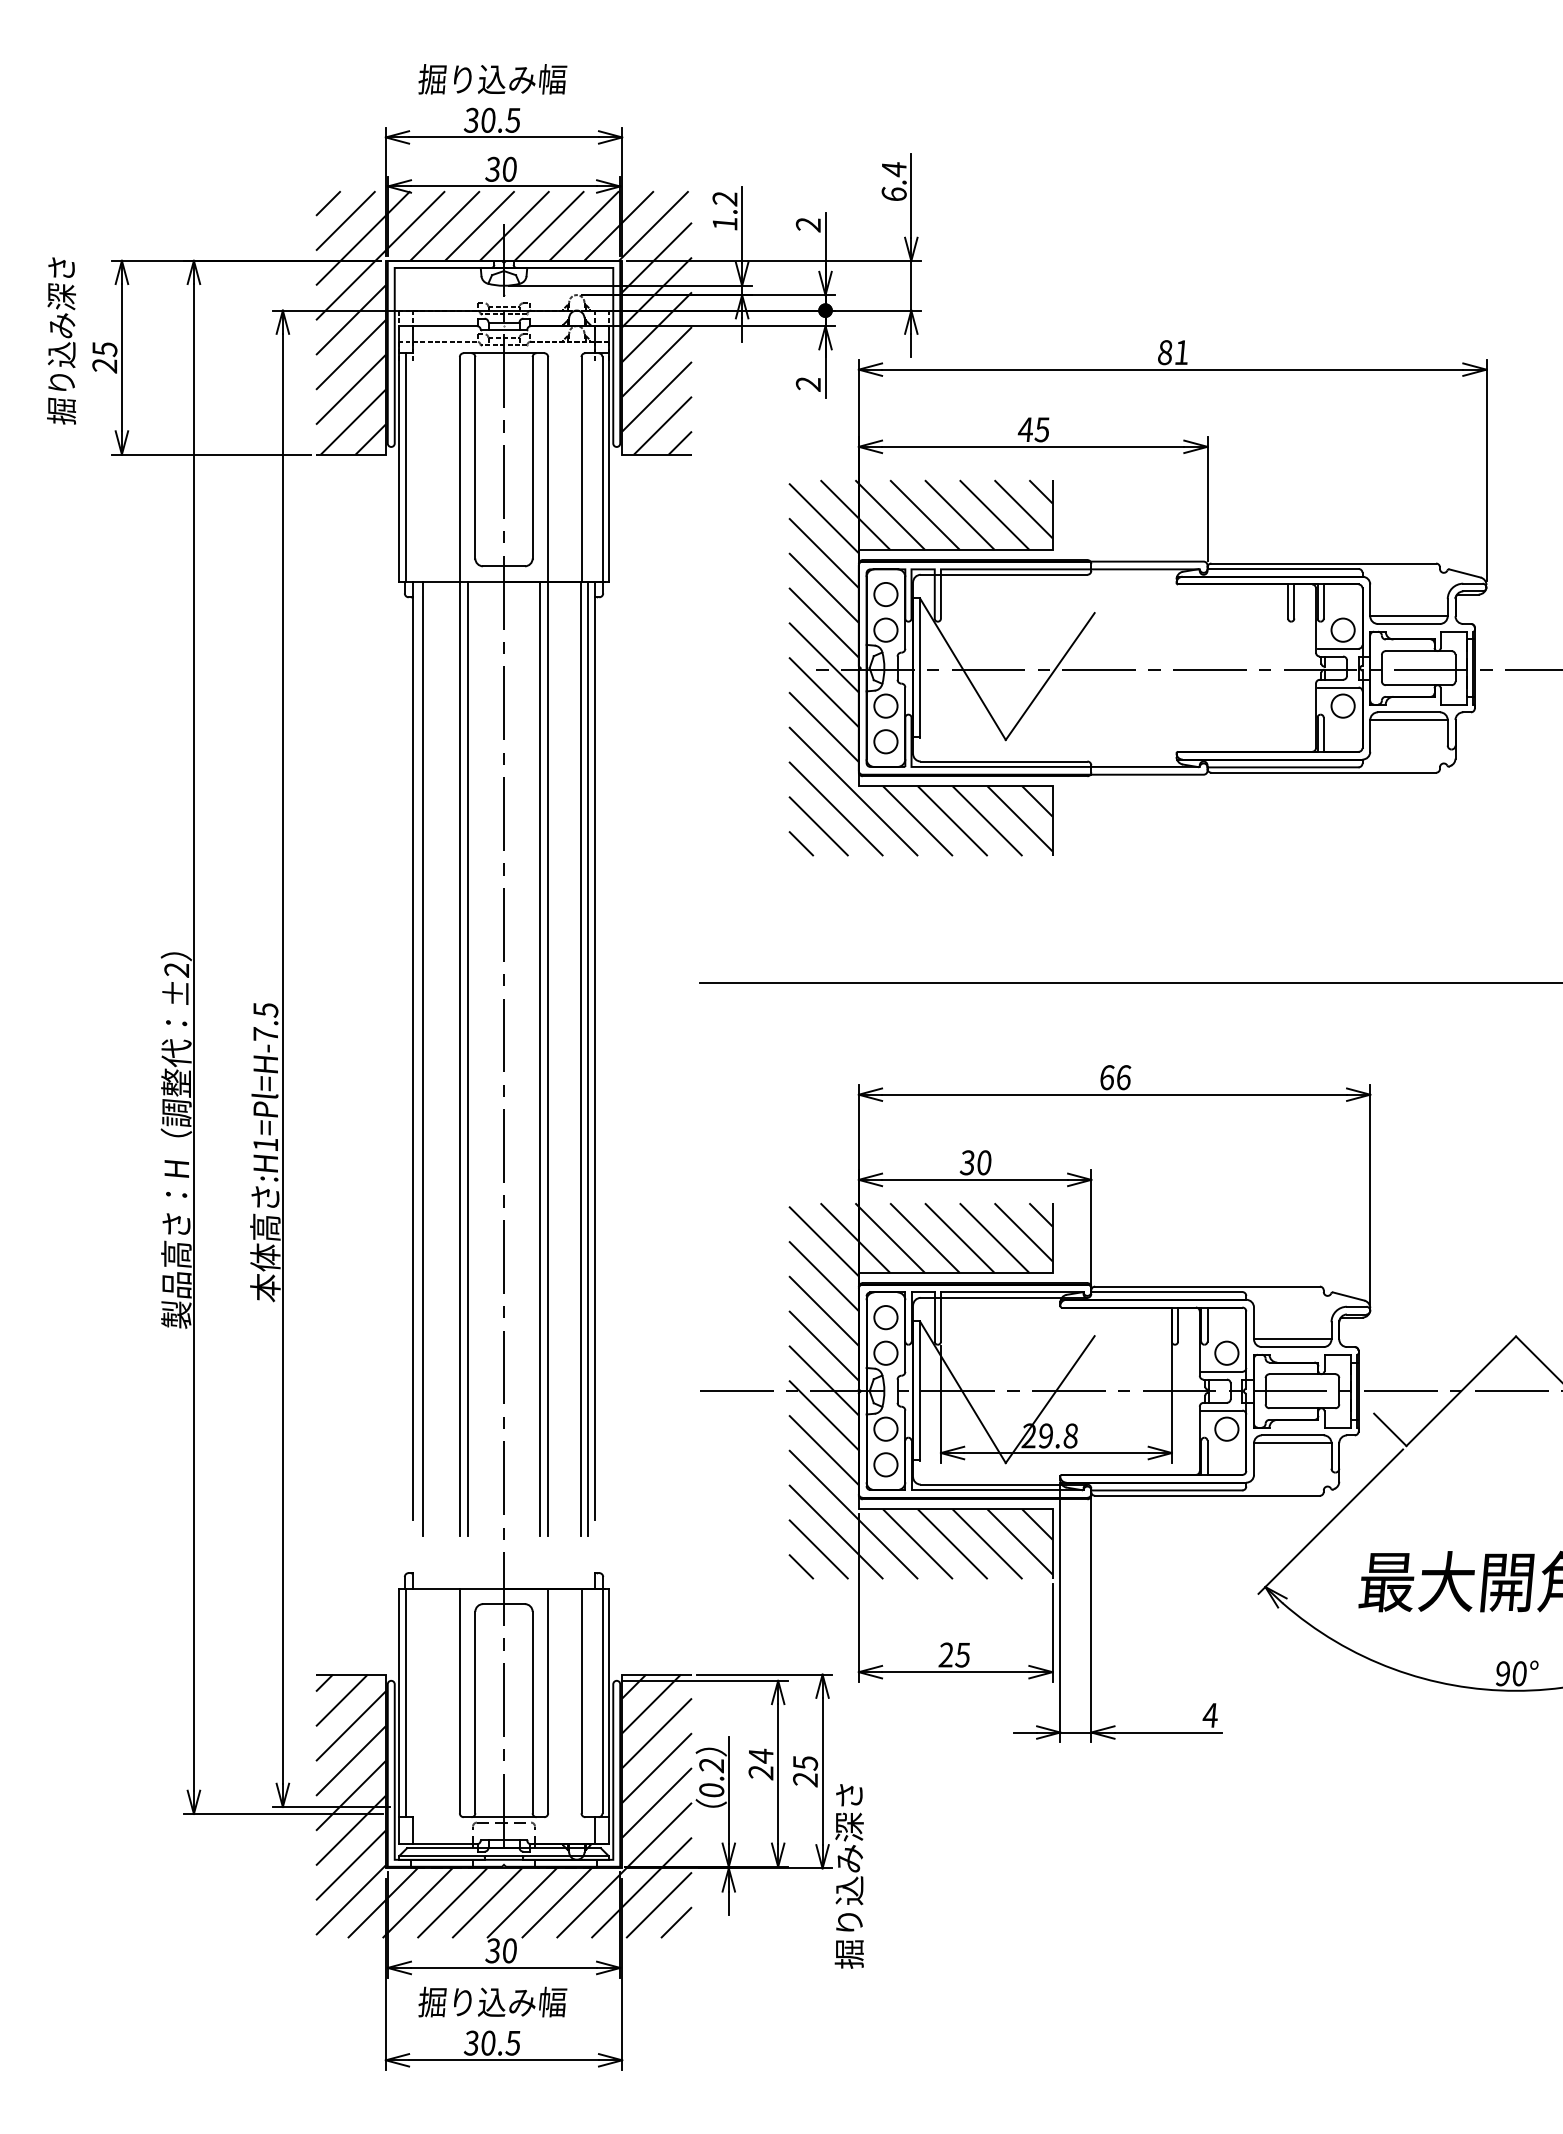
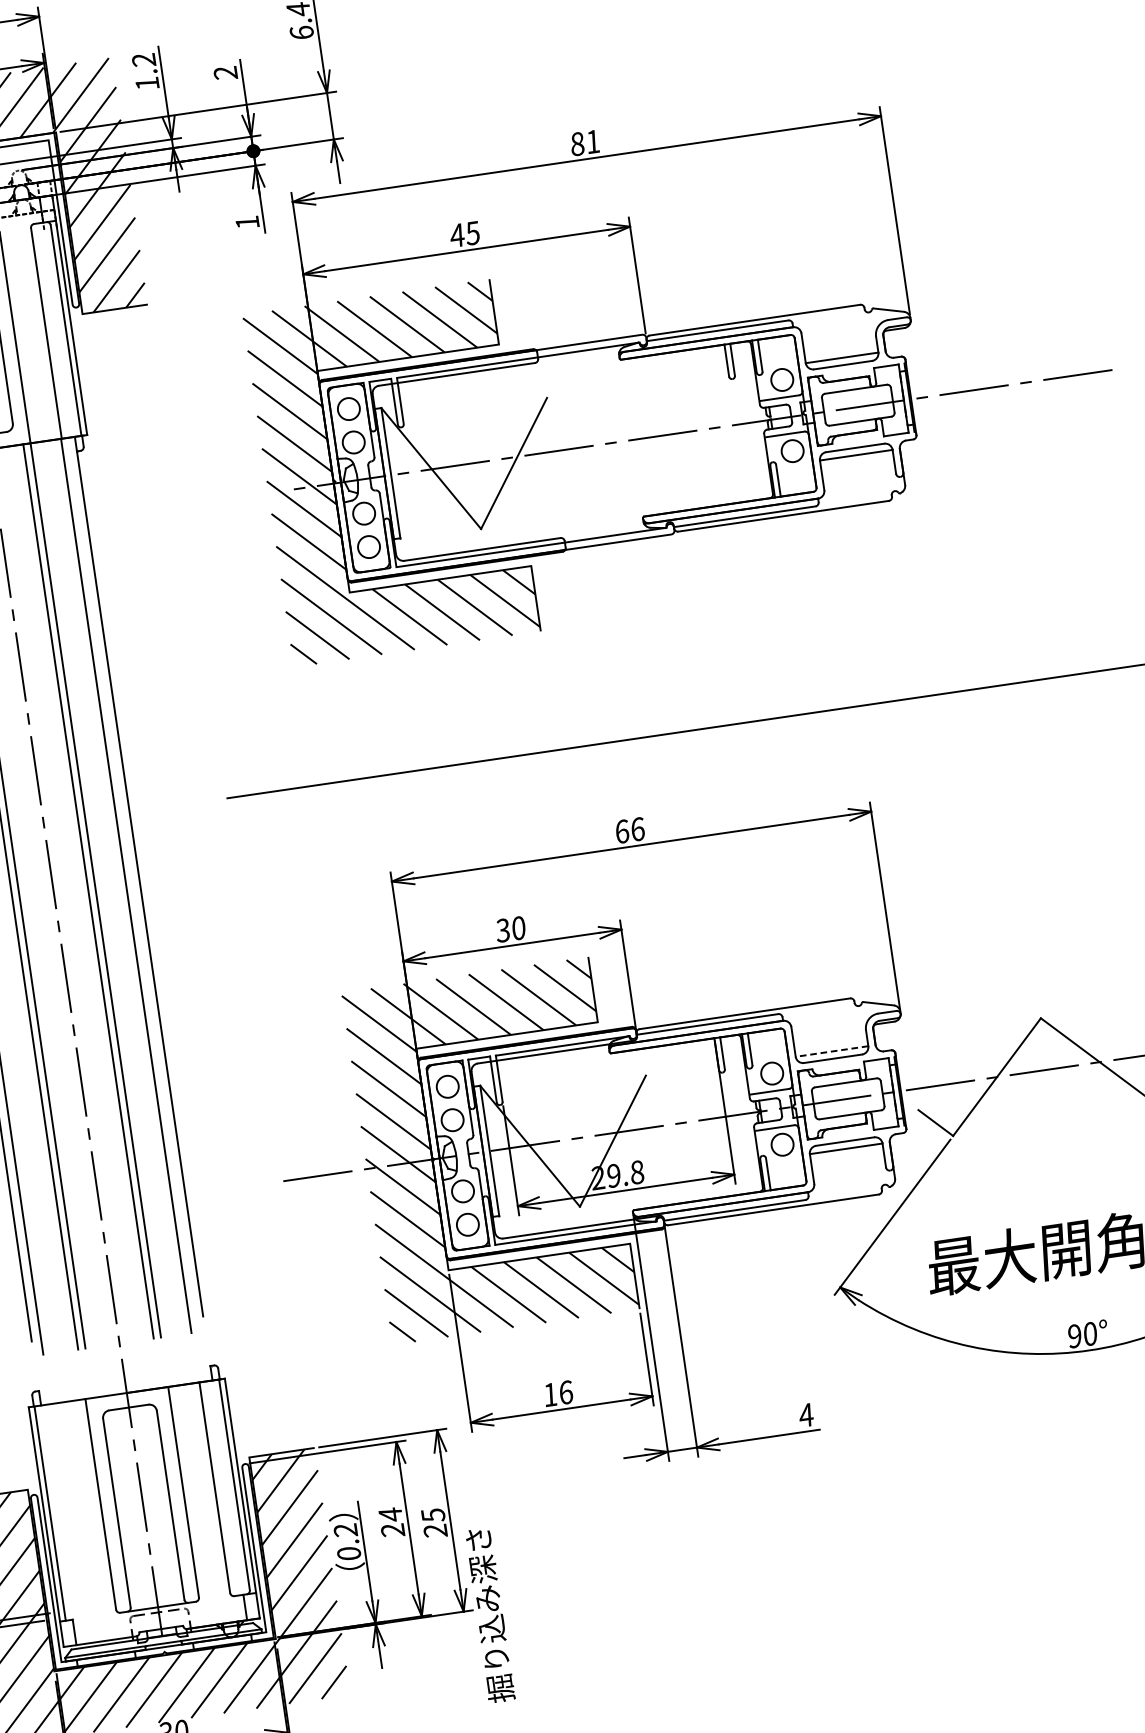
text: (807, 384) -> (246, 222), 2 -> 1
line: (588, 1058) -> (133, 884), removed
line: (1292, 1339) -> (831, 1051), solid -> dashed
text: (954, 1654) -> (558, 1393), 25 -> 16

